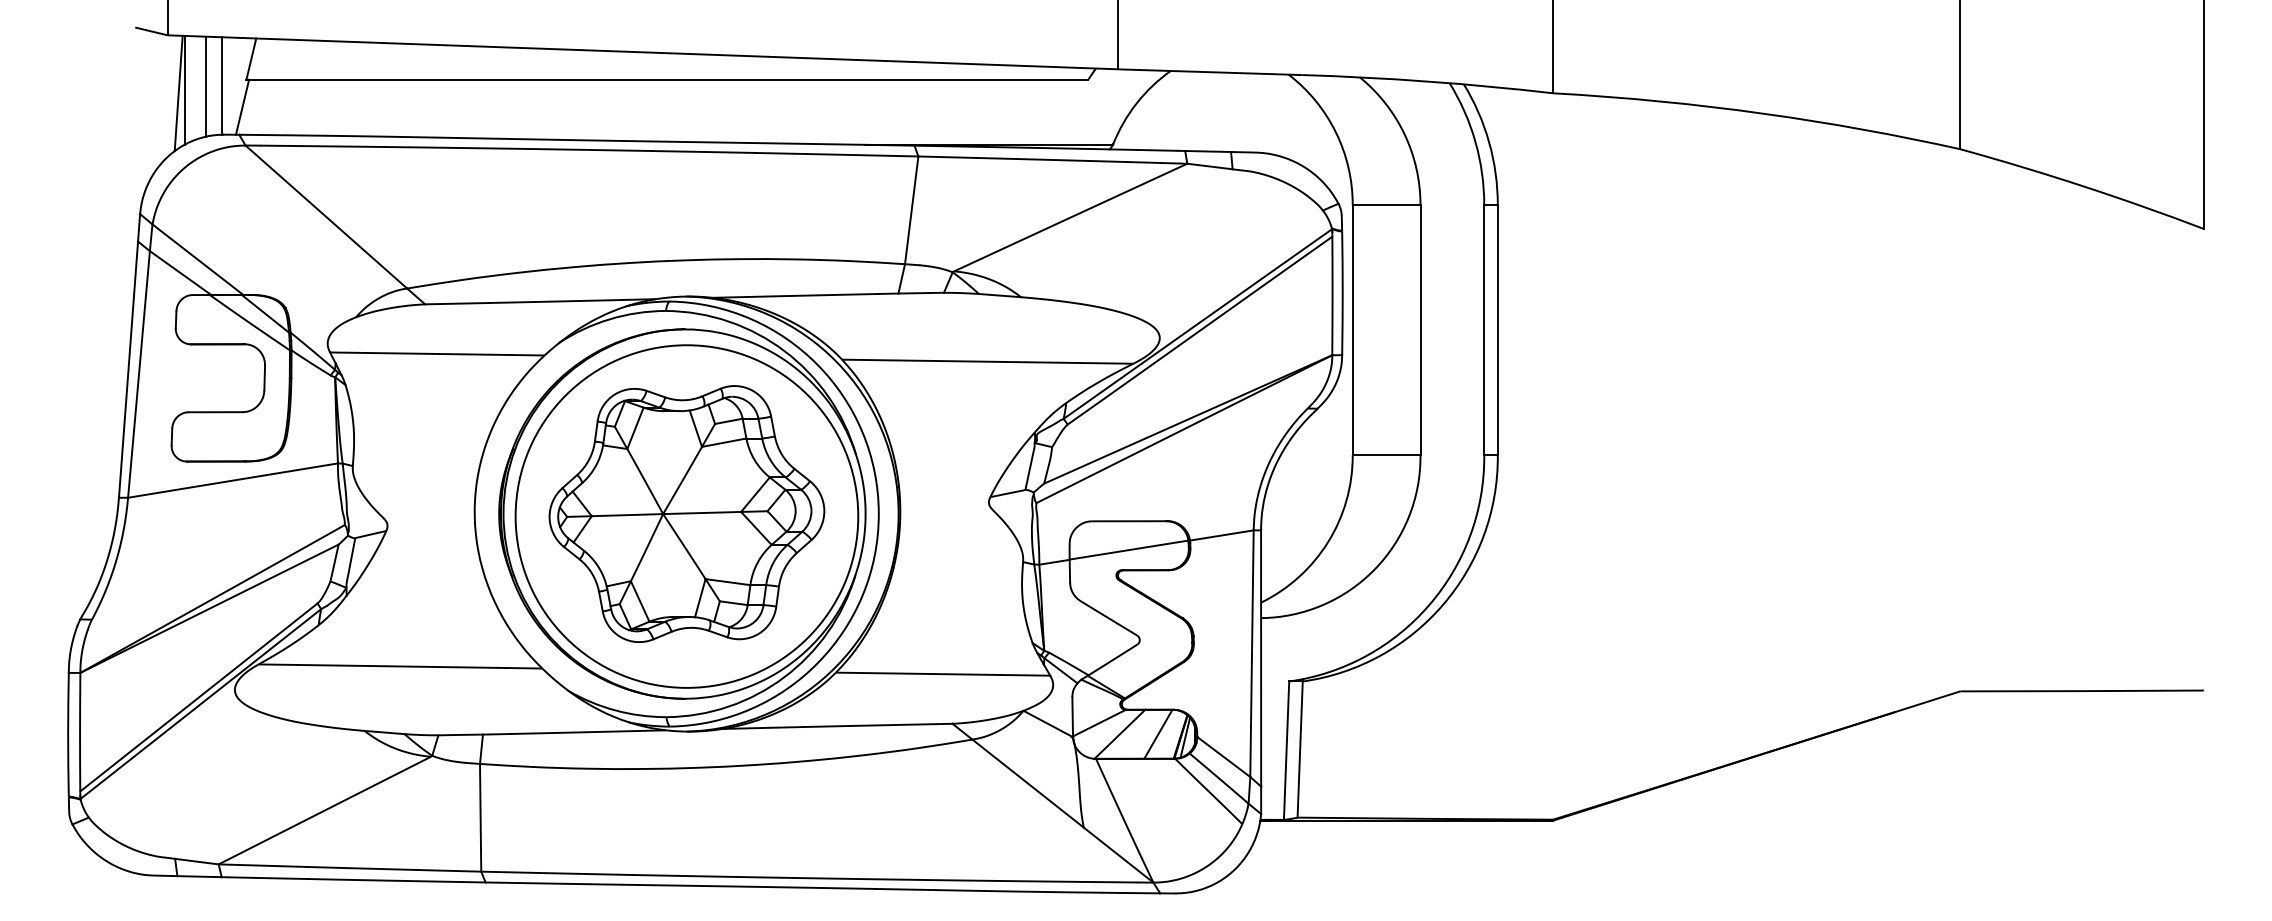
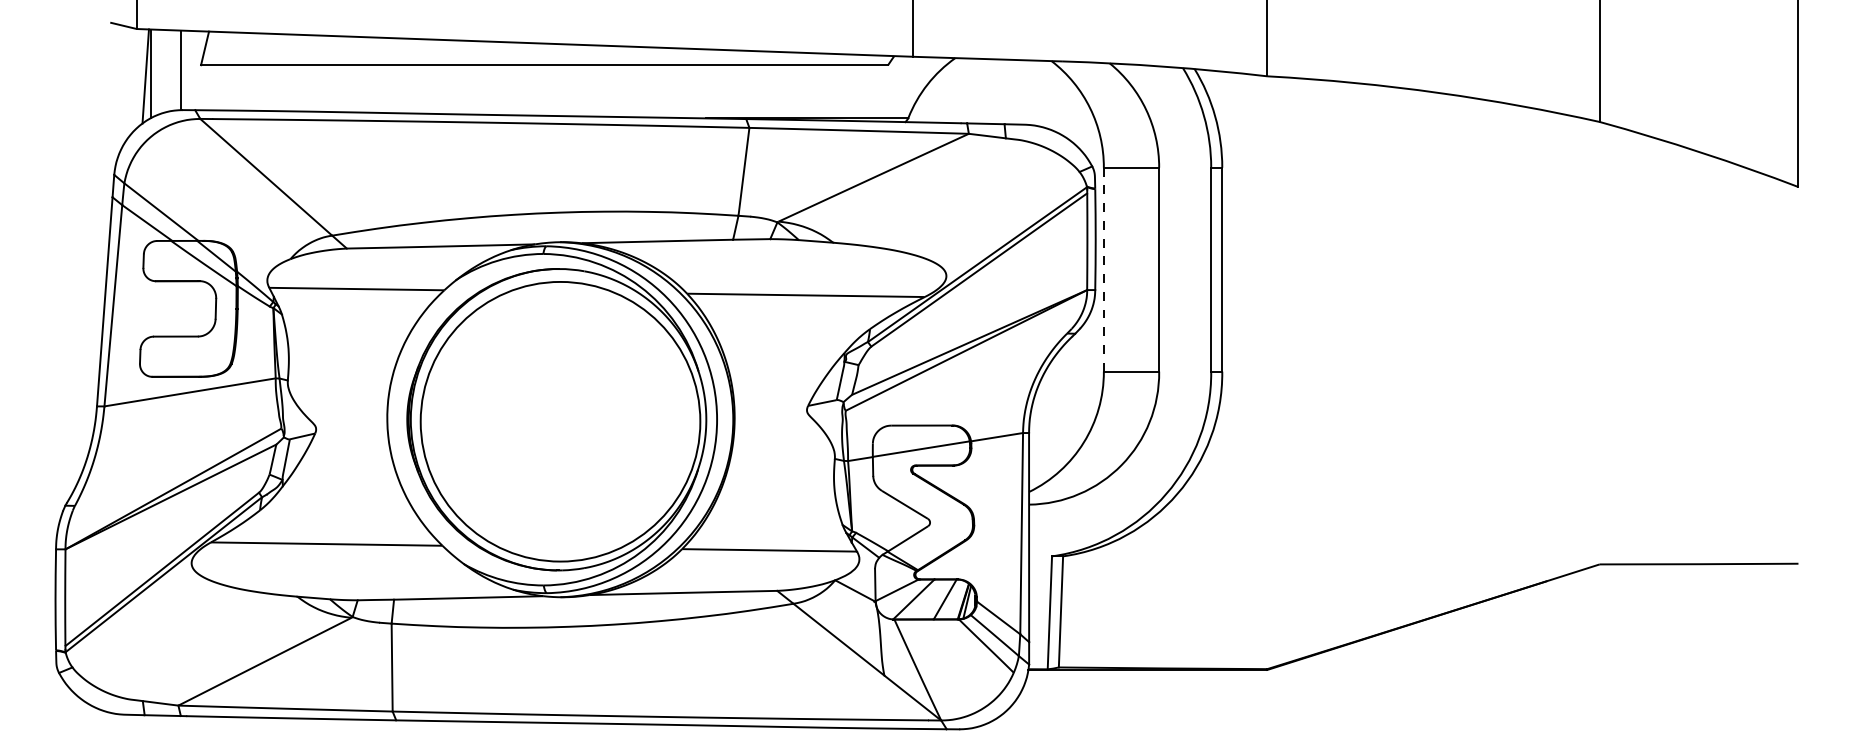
line: (206, 86) -> (168, 70), removed
line: (242, 106) -> (197, 87), removed
line: (1352, 330) -> (1103, 269), solid -> dashed
part: (686, 513) -> (560, 419), removed

